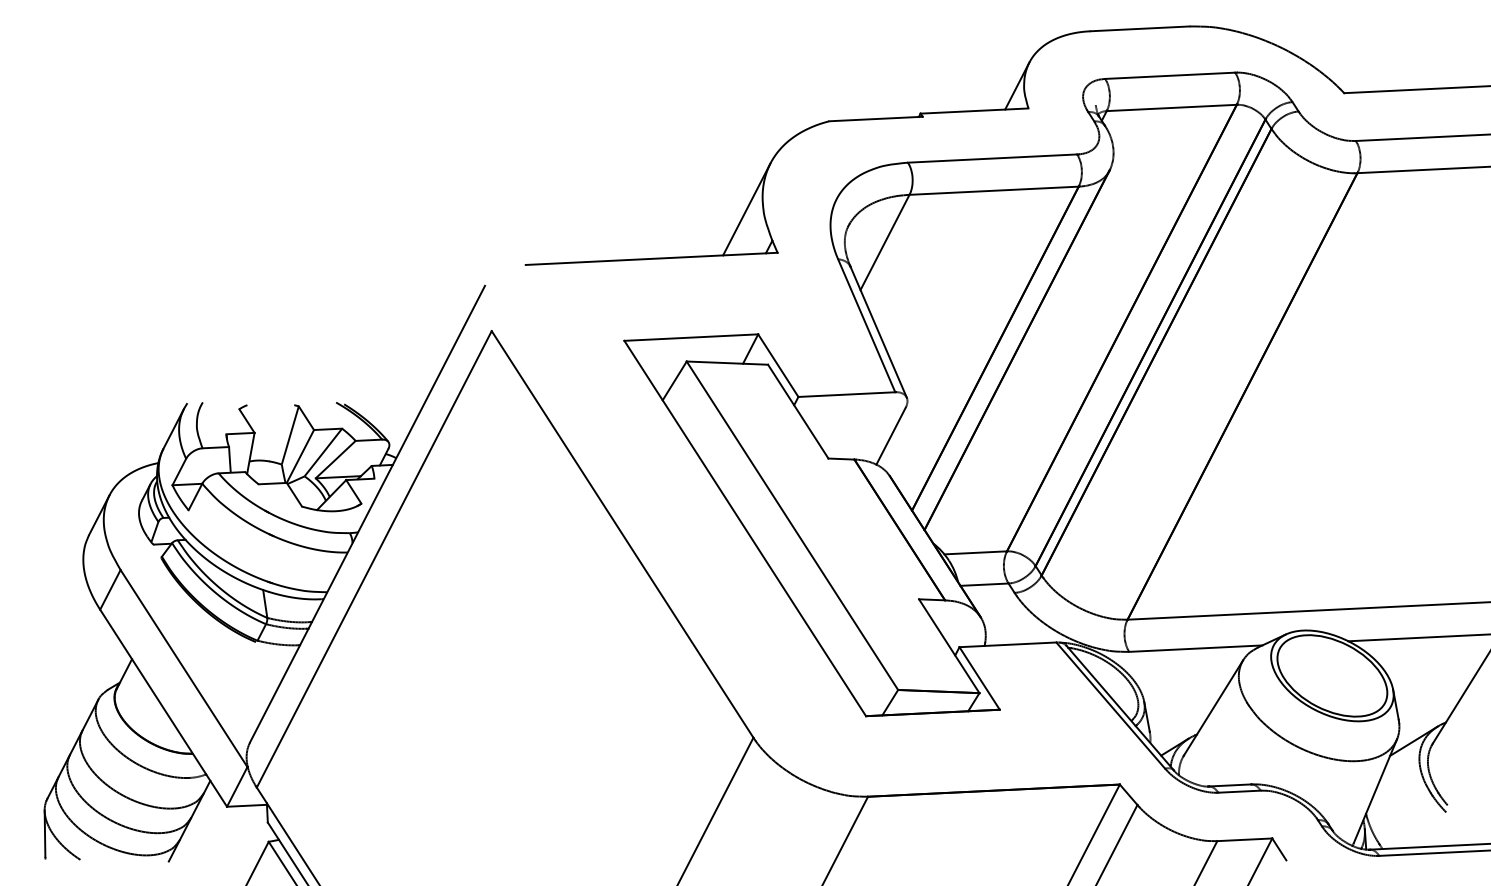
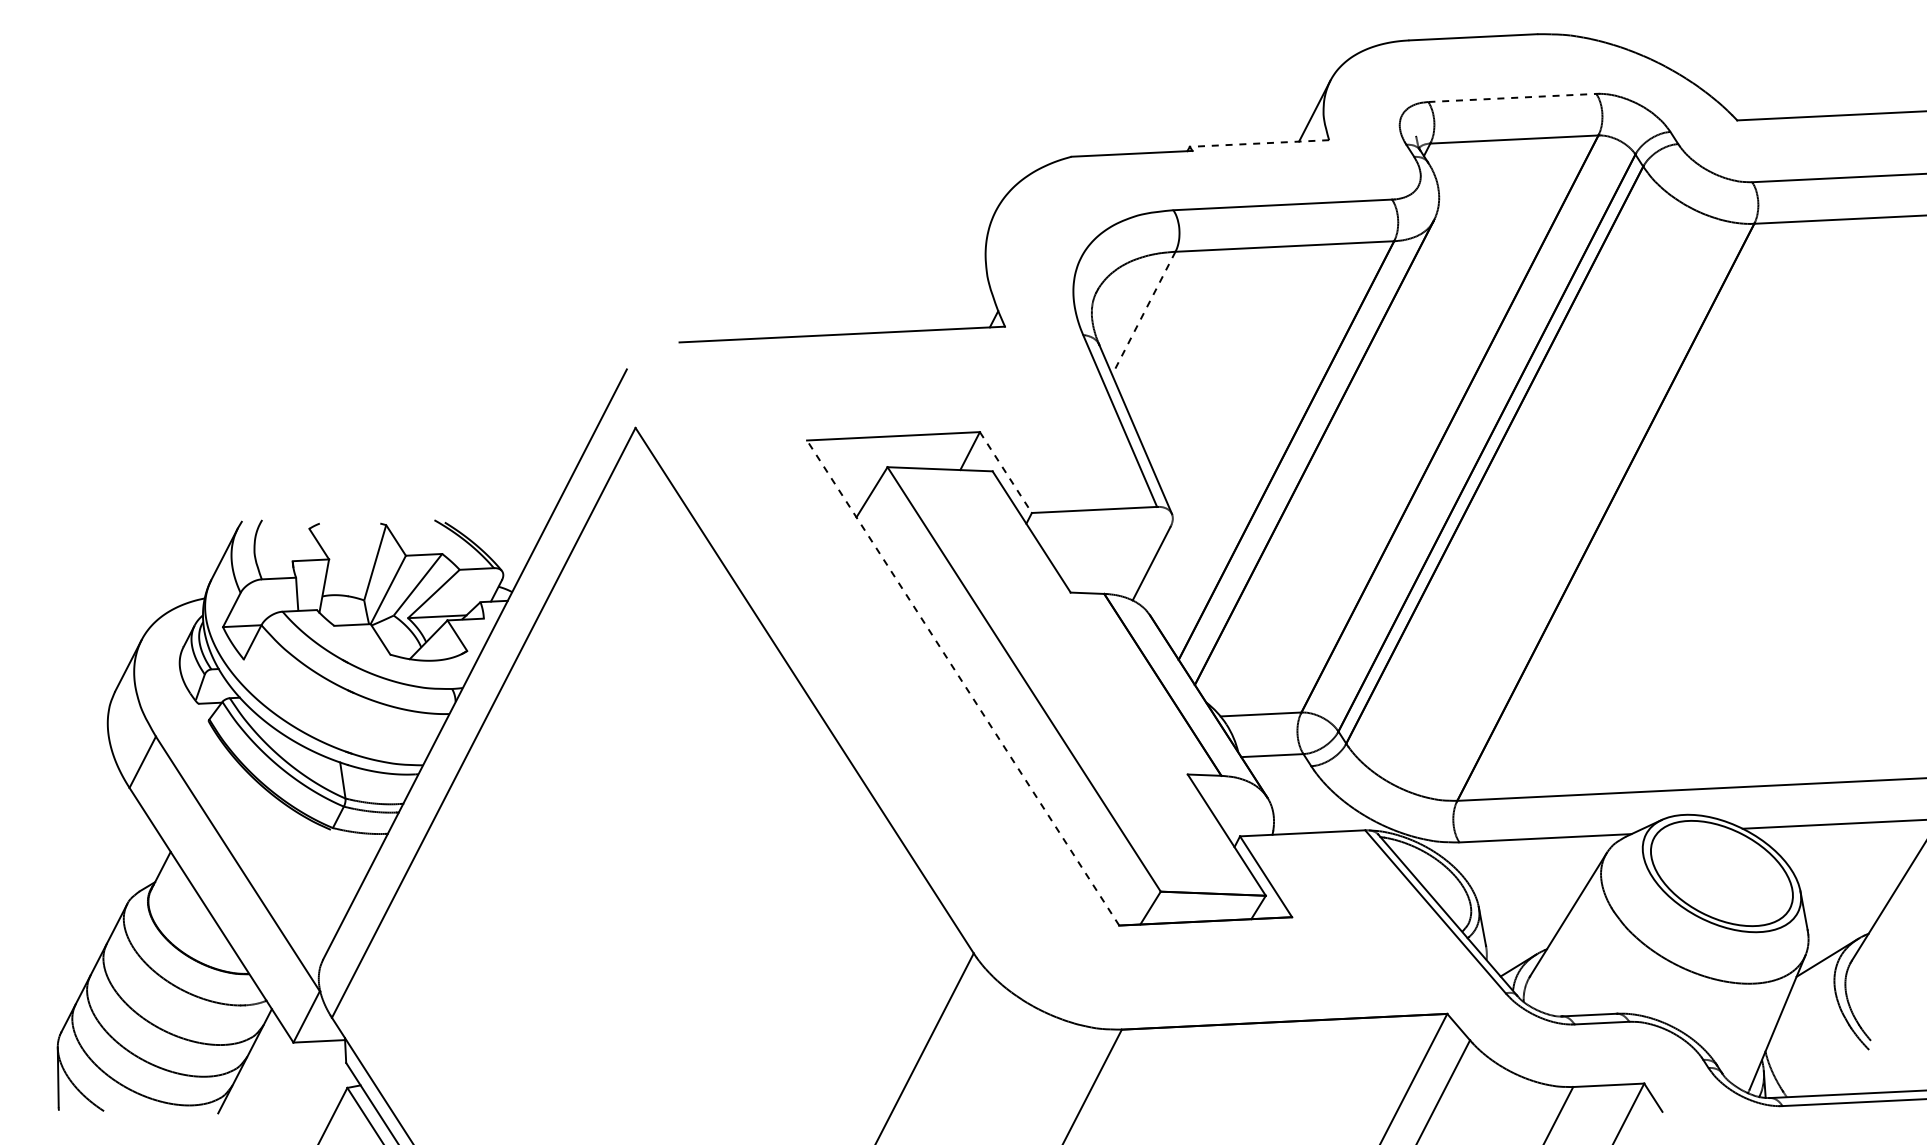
line: (1170, 75) -> (1512, 97), solid -> dashed
line: (974, 111) -> (1259, 143), solid -> dashed
line: (746, 209) -> (964, 270), removed
line: (884, 242) -> (1143, 313), solid -> dashed
line: (778, 365) -> (1006, 472), solid -> dashed
line: (744, 528) -> (962, 682), solid -> dashed

